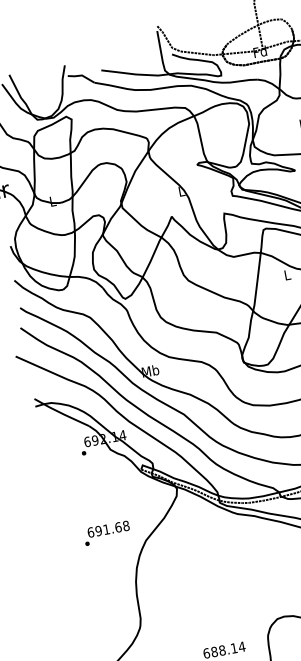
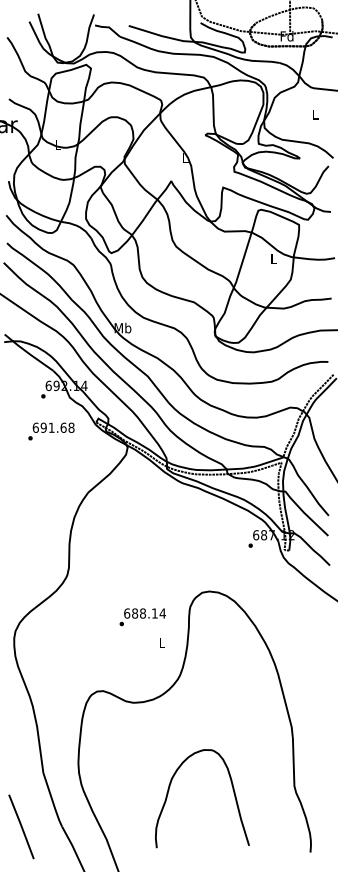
text: (107, 533) -> (51, 431), moved

